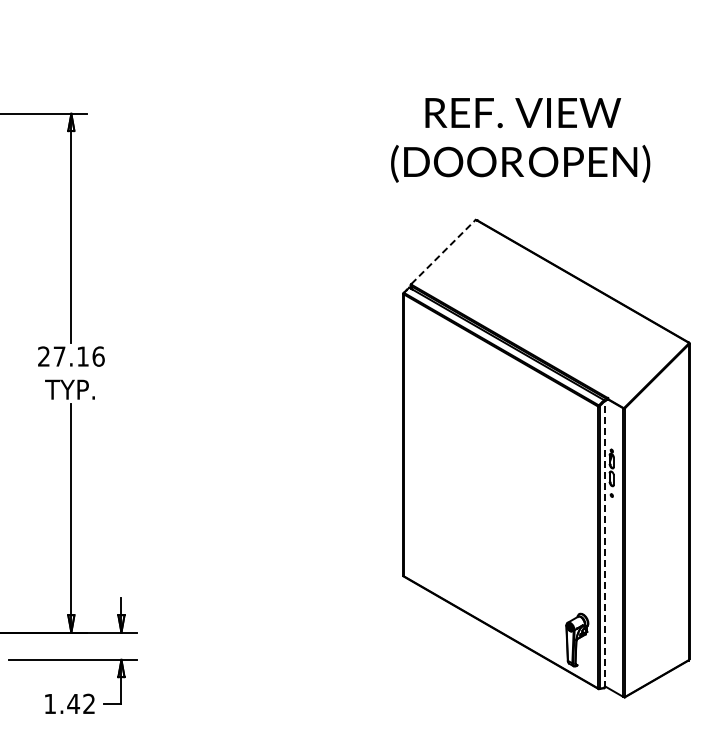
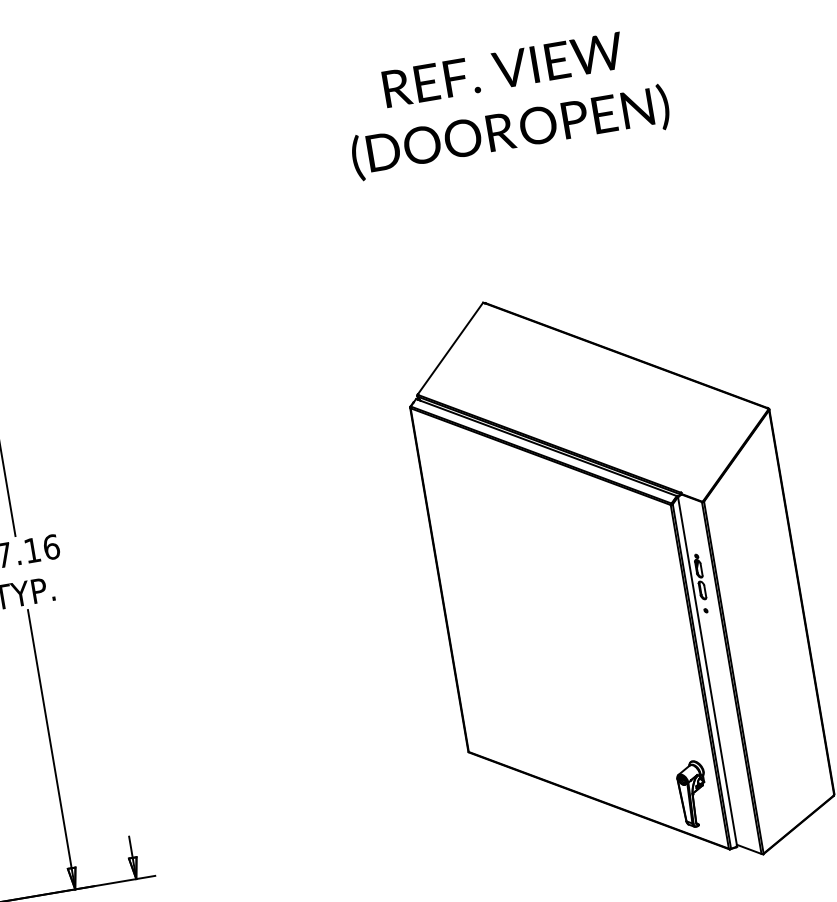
text: (520, 140) -> (505, 104), moved
line: (443, 251) -> (450, 347), dashed -> solid
line: (604, 543) -> (706, 670), dashed -> solid

